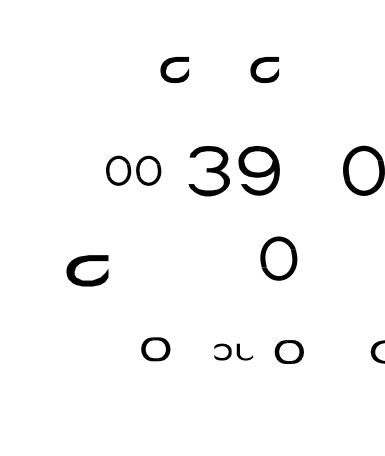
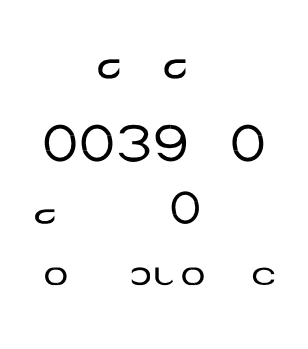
part: (133, 170) -> (78, 142), size x1.67
part: (87, 270) -> (44, 216), size x0.62
part: (155, 348) -> (55, 275), moved
part: (232, 352) -> (151, 276), size x1.43

